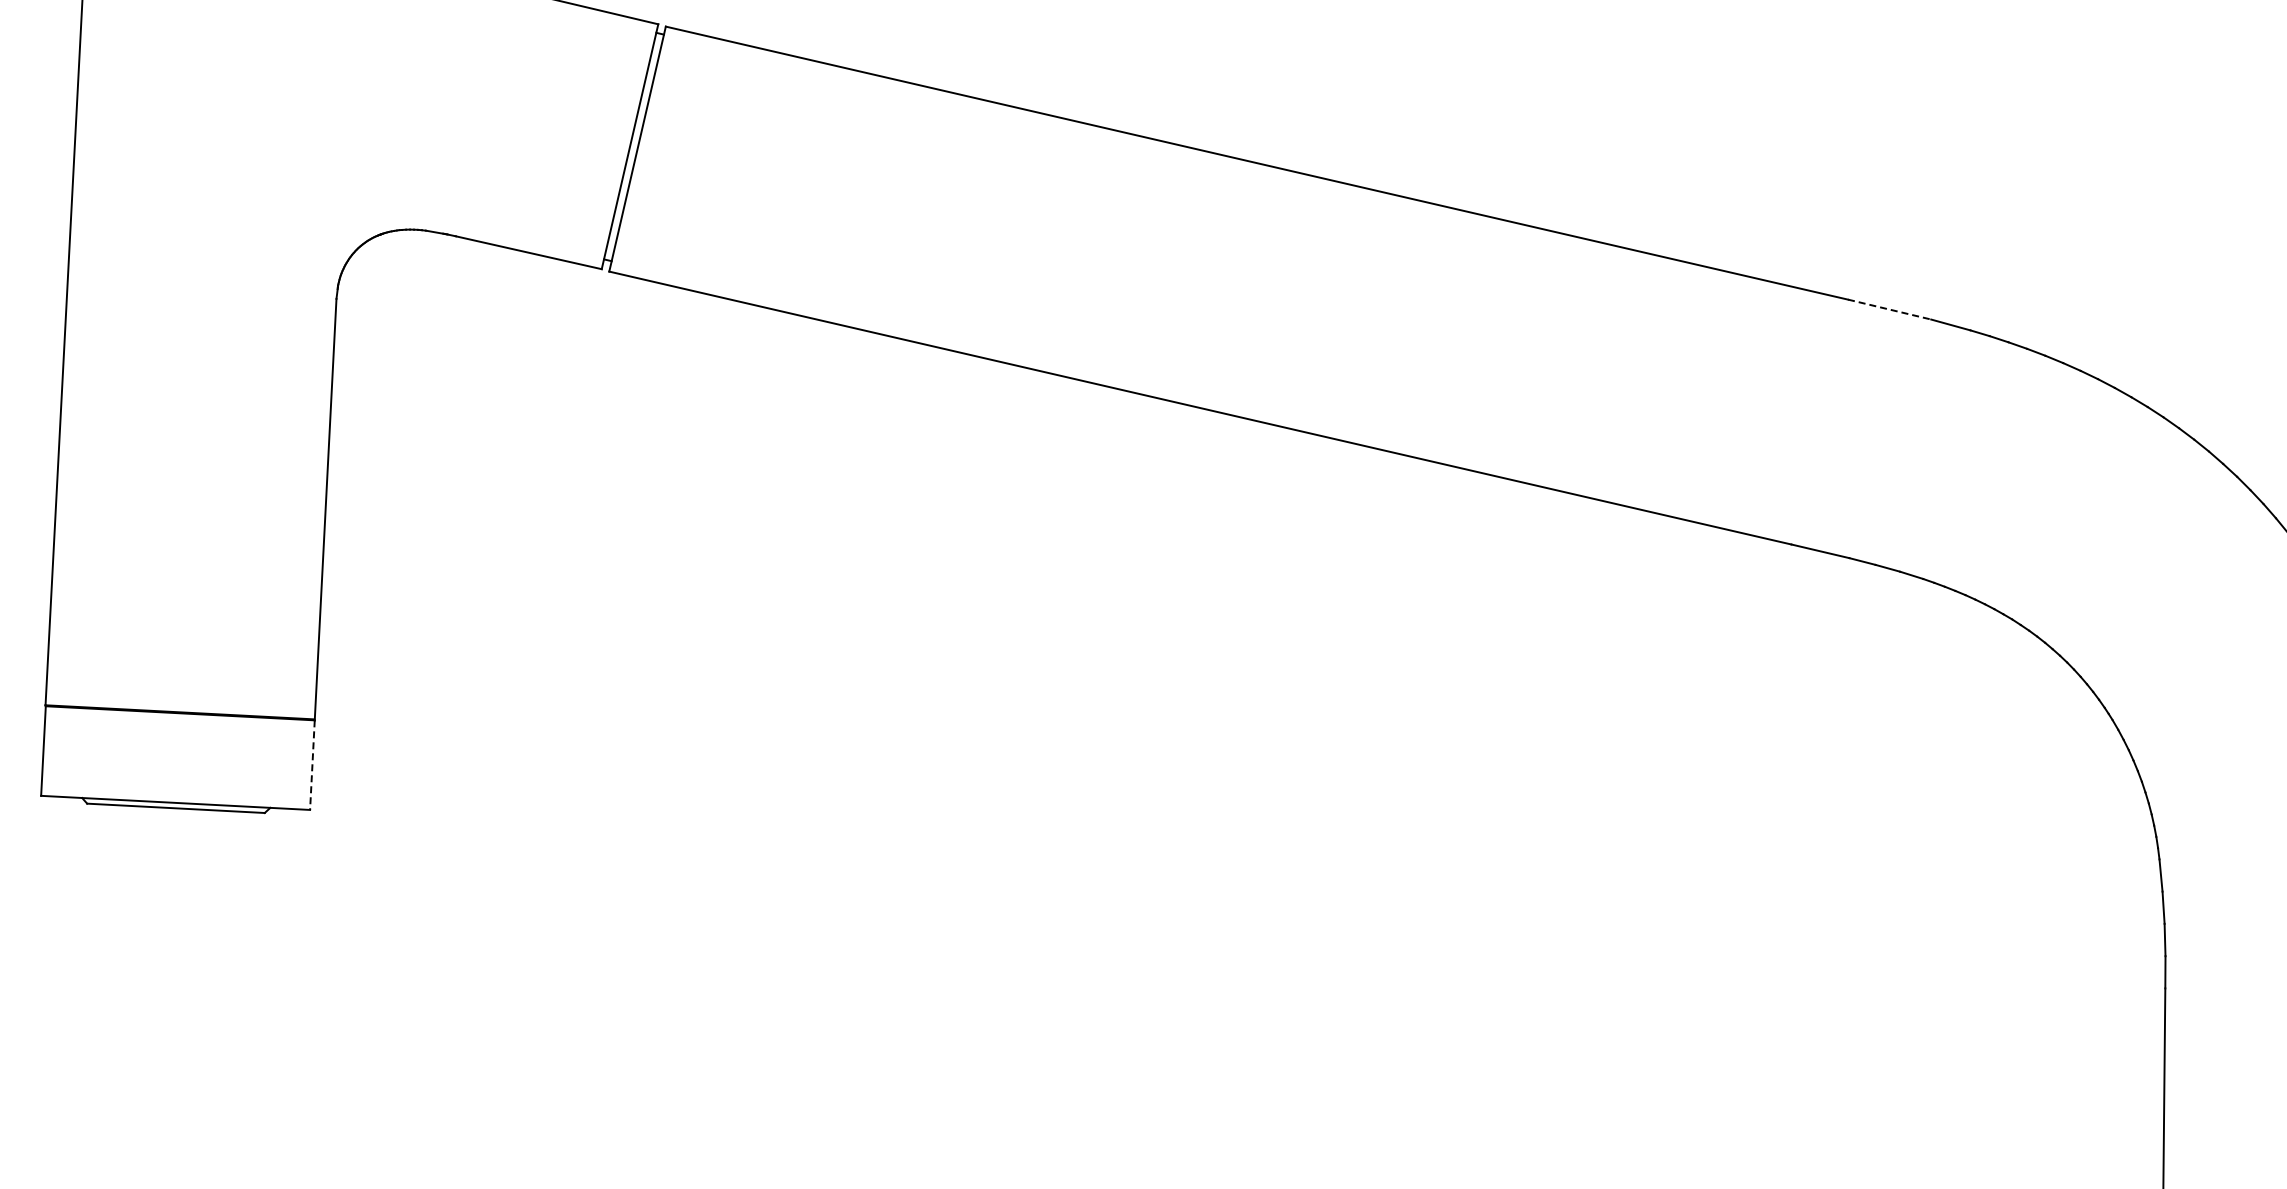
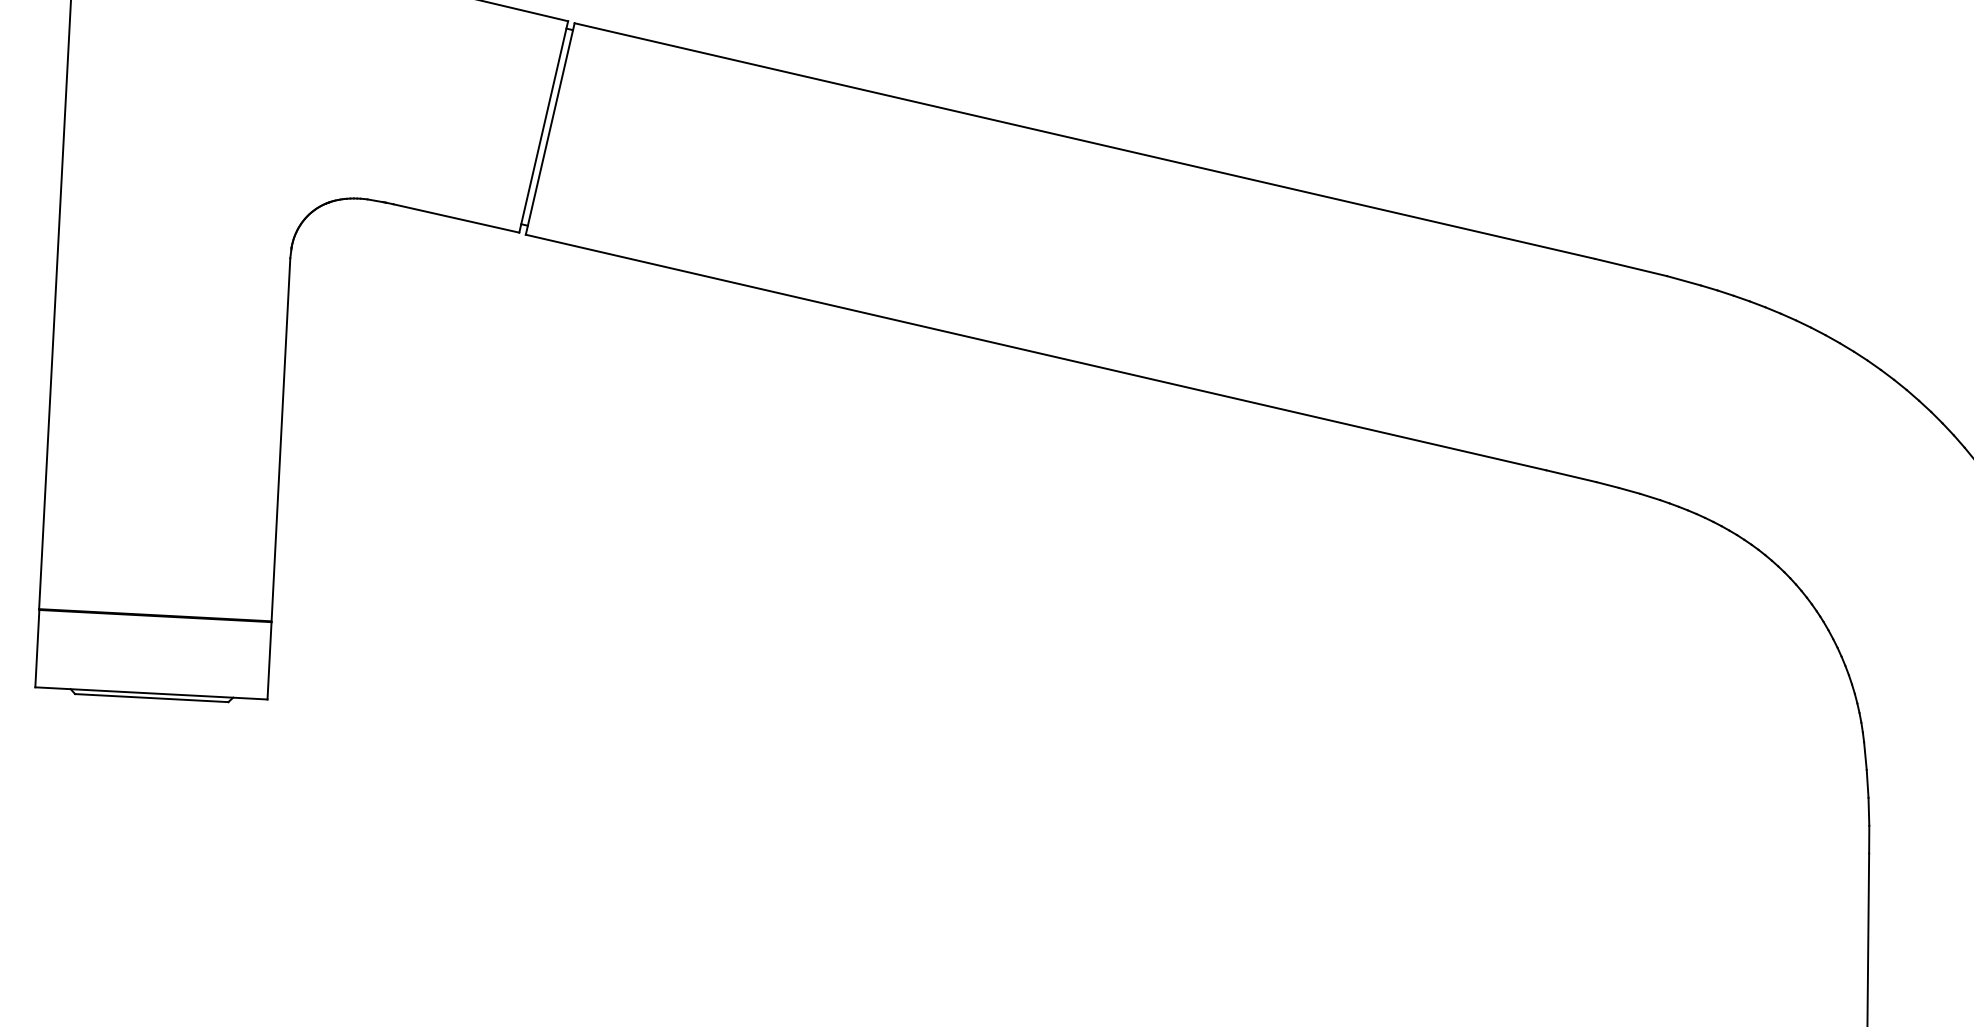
line: (1889, 309) -> (1631, 267), dashed -> solid
line: (312, 765) -> (269, 661), dashed -> solid

